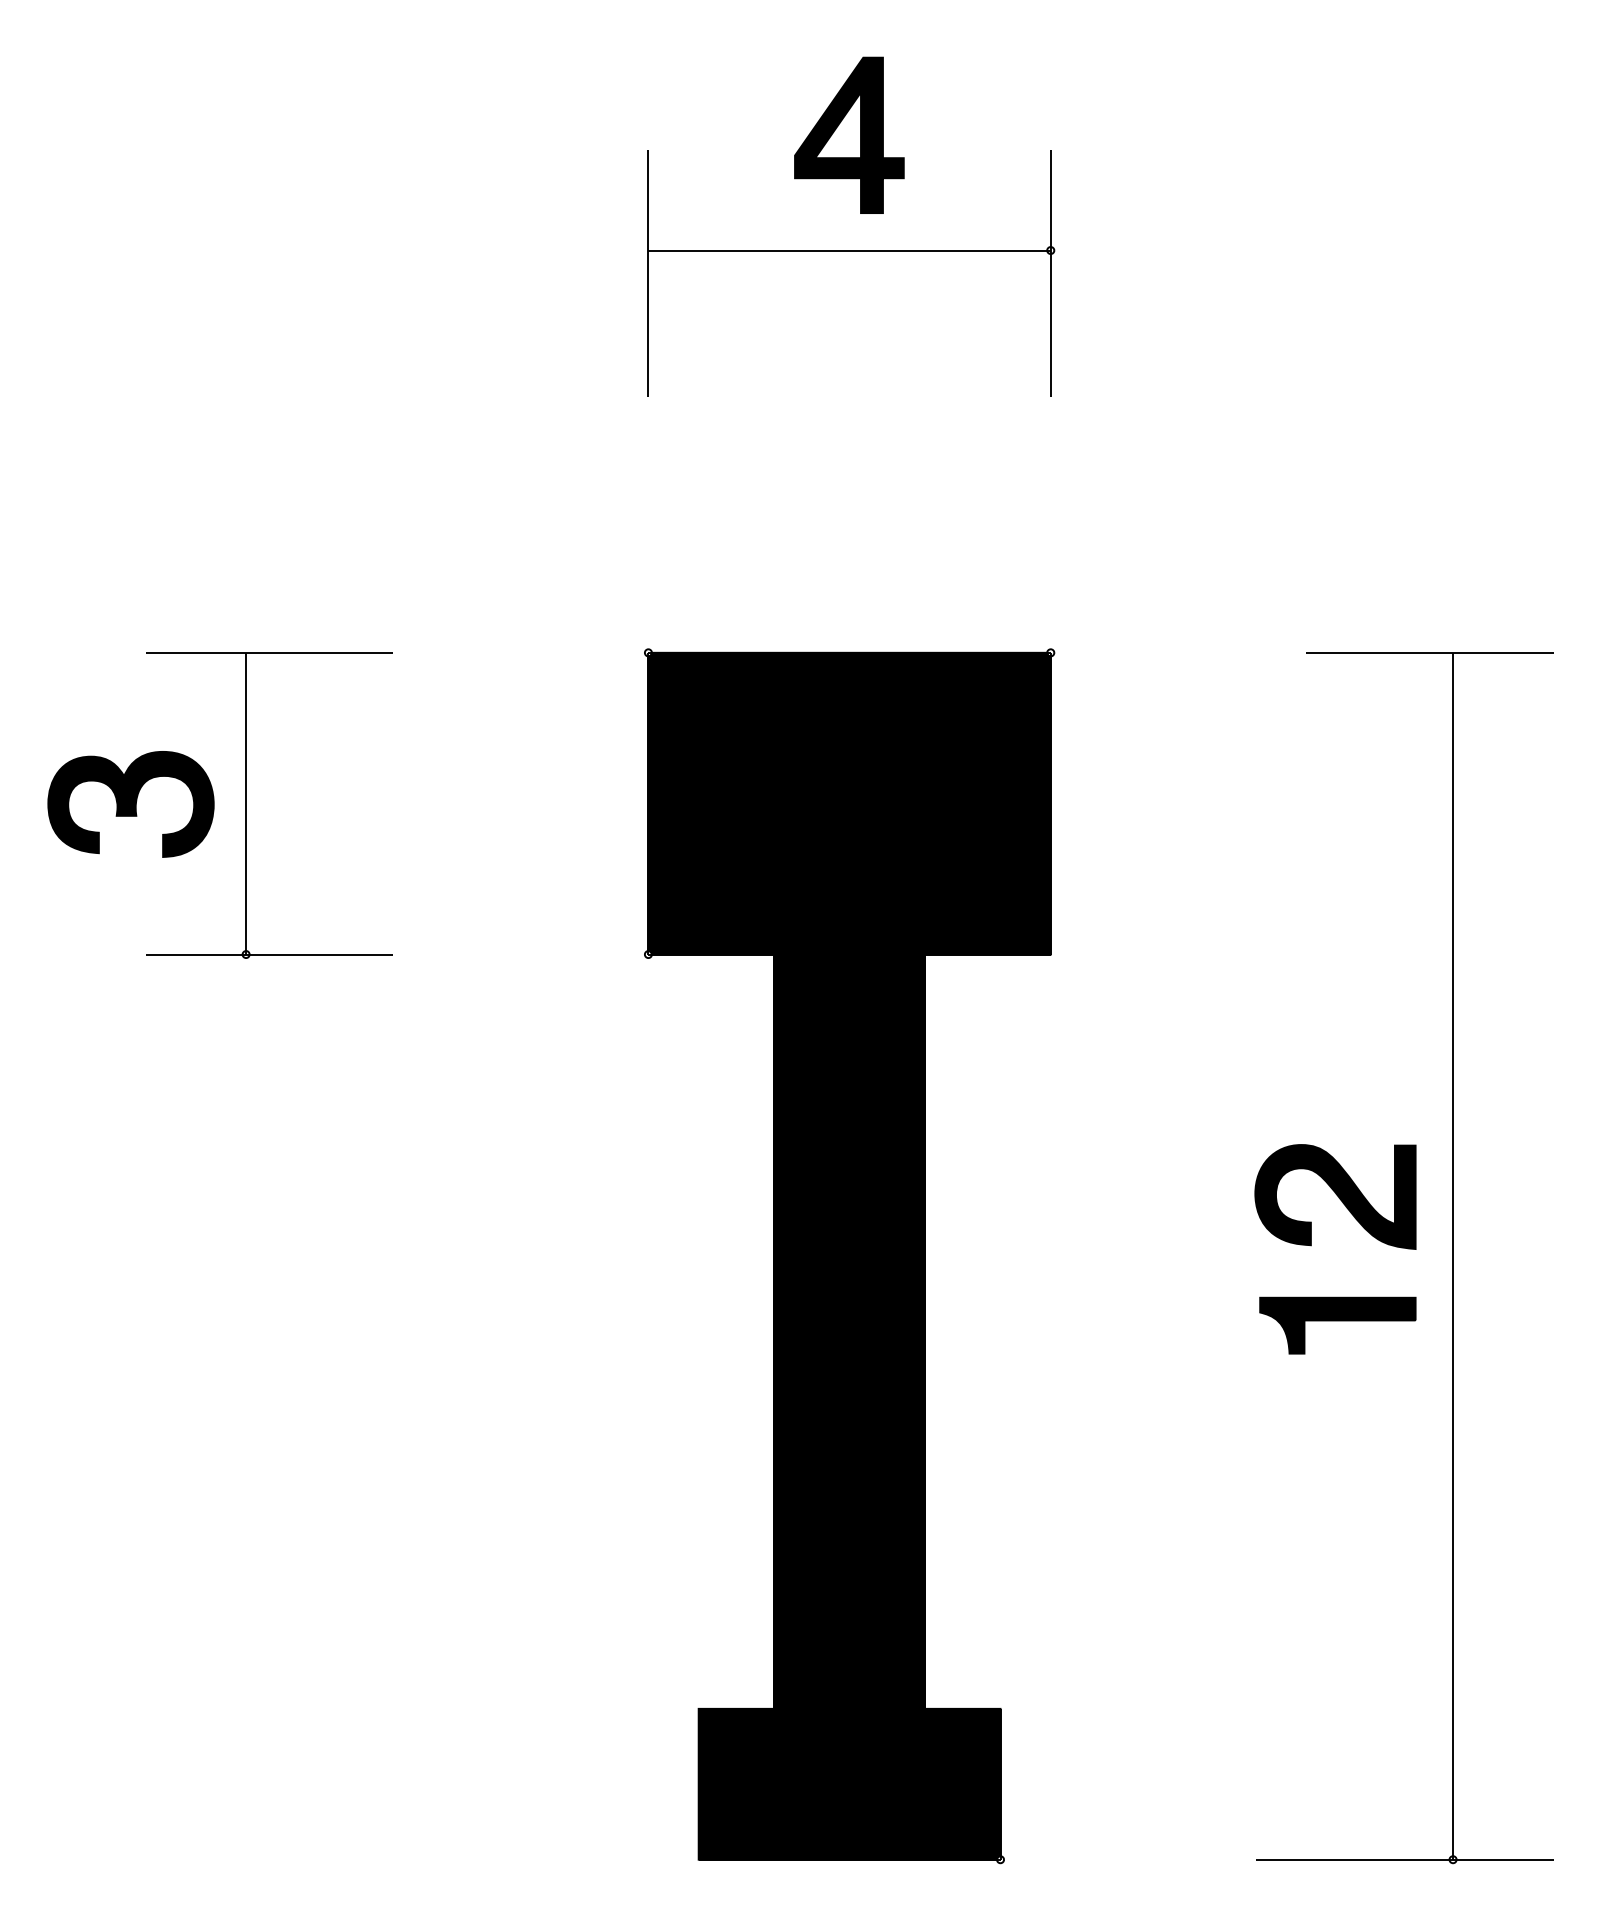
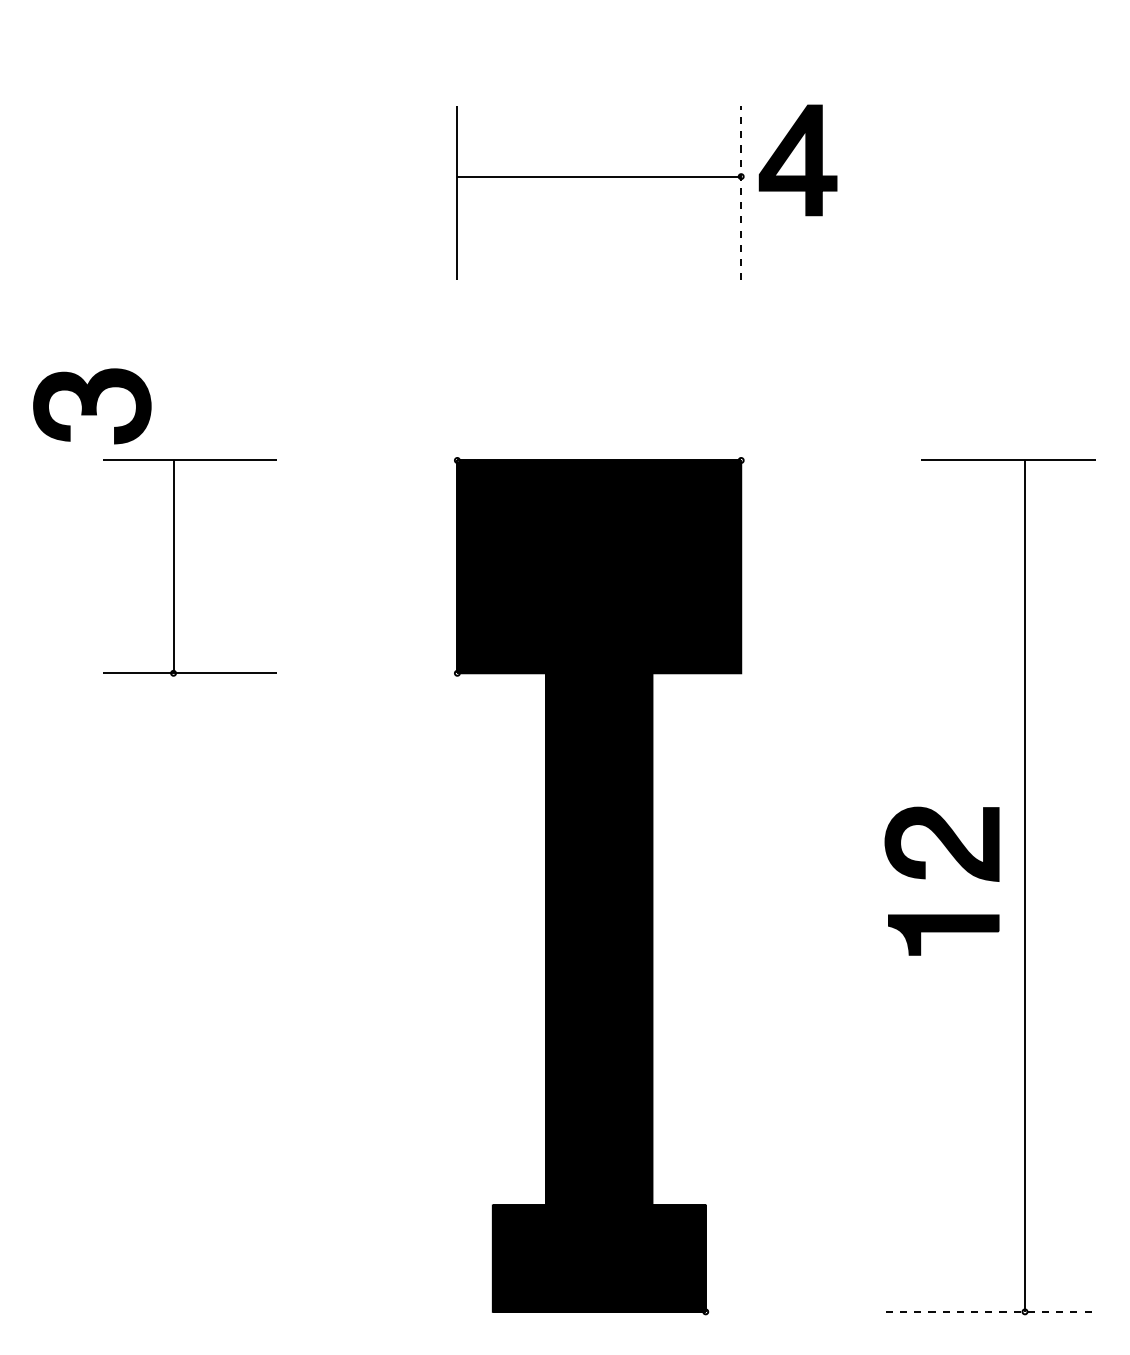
part: (848, 135) -> (797, 160), moved
line: (1051, 273) -> (741, 192), solid -> dashed
part: (131, 804) -> (92, 406), moved
line: (1405, 1859) -> (991, 1311), solid -> dashed

